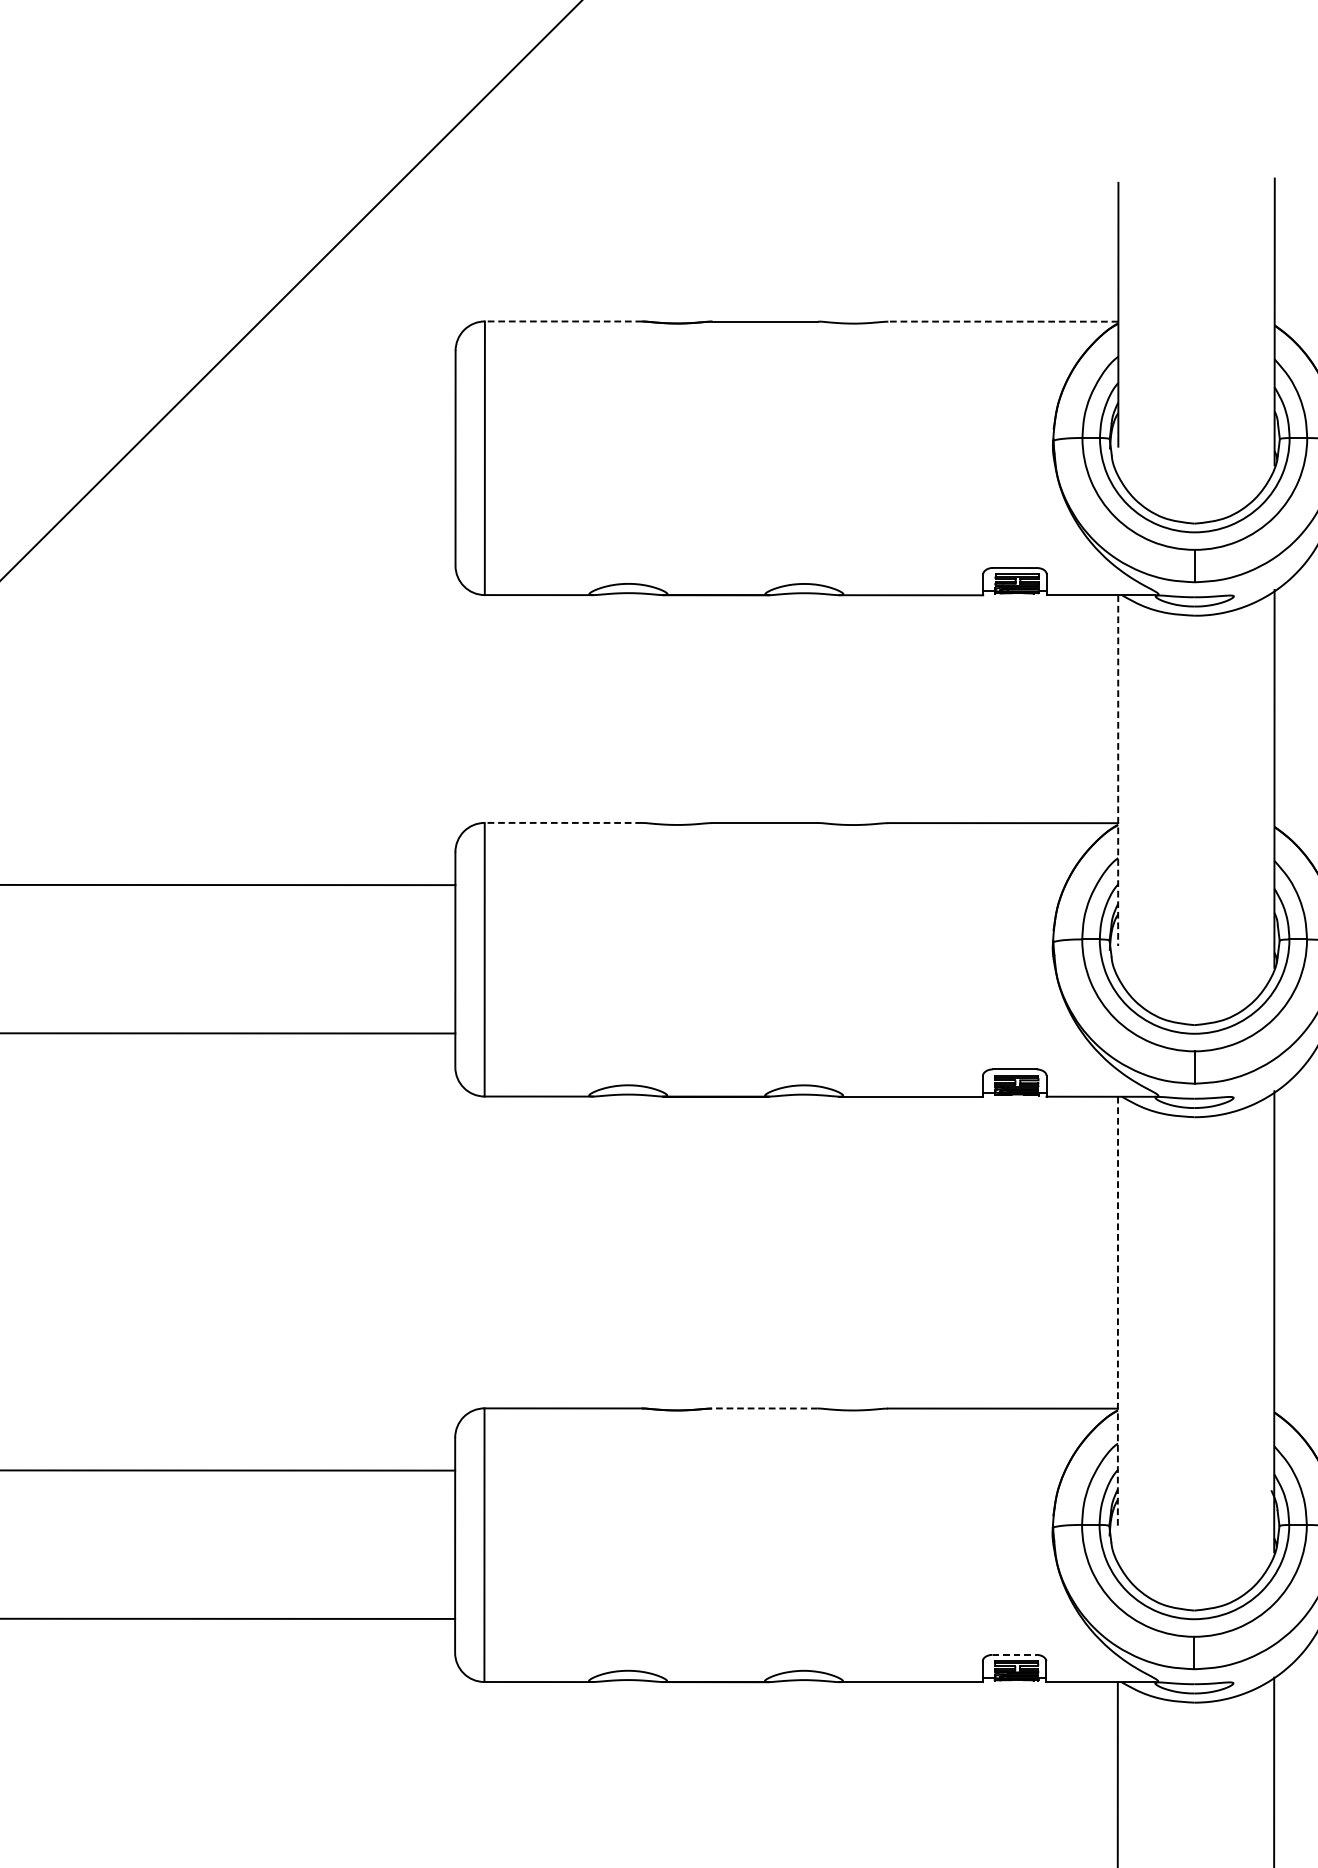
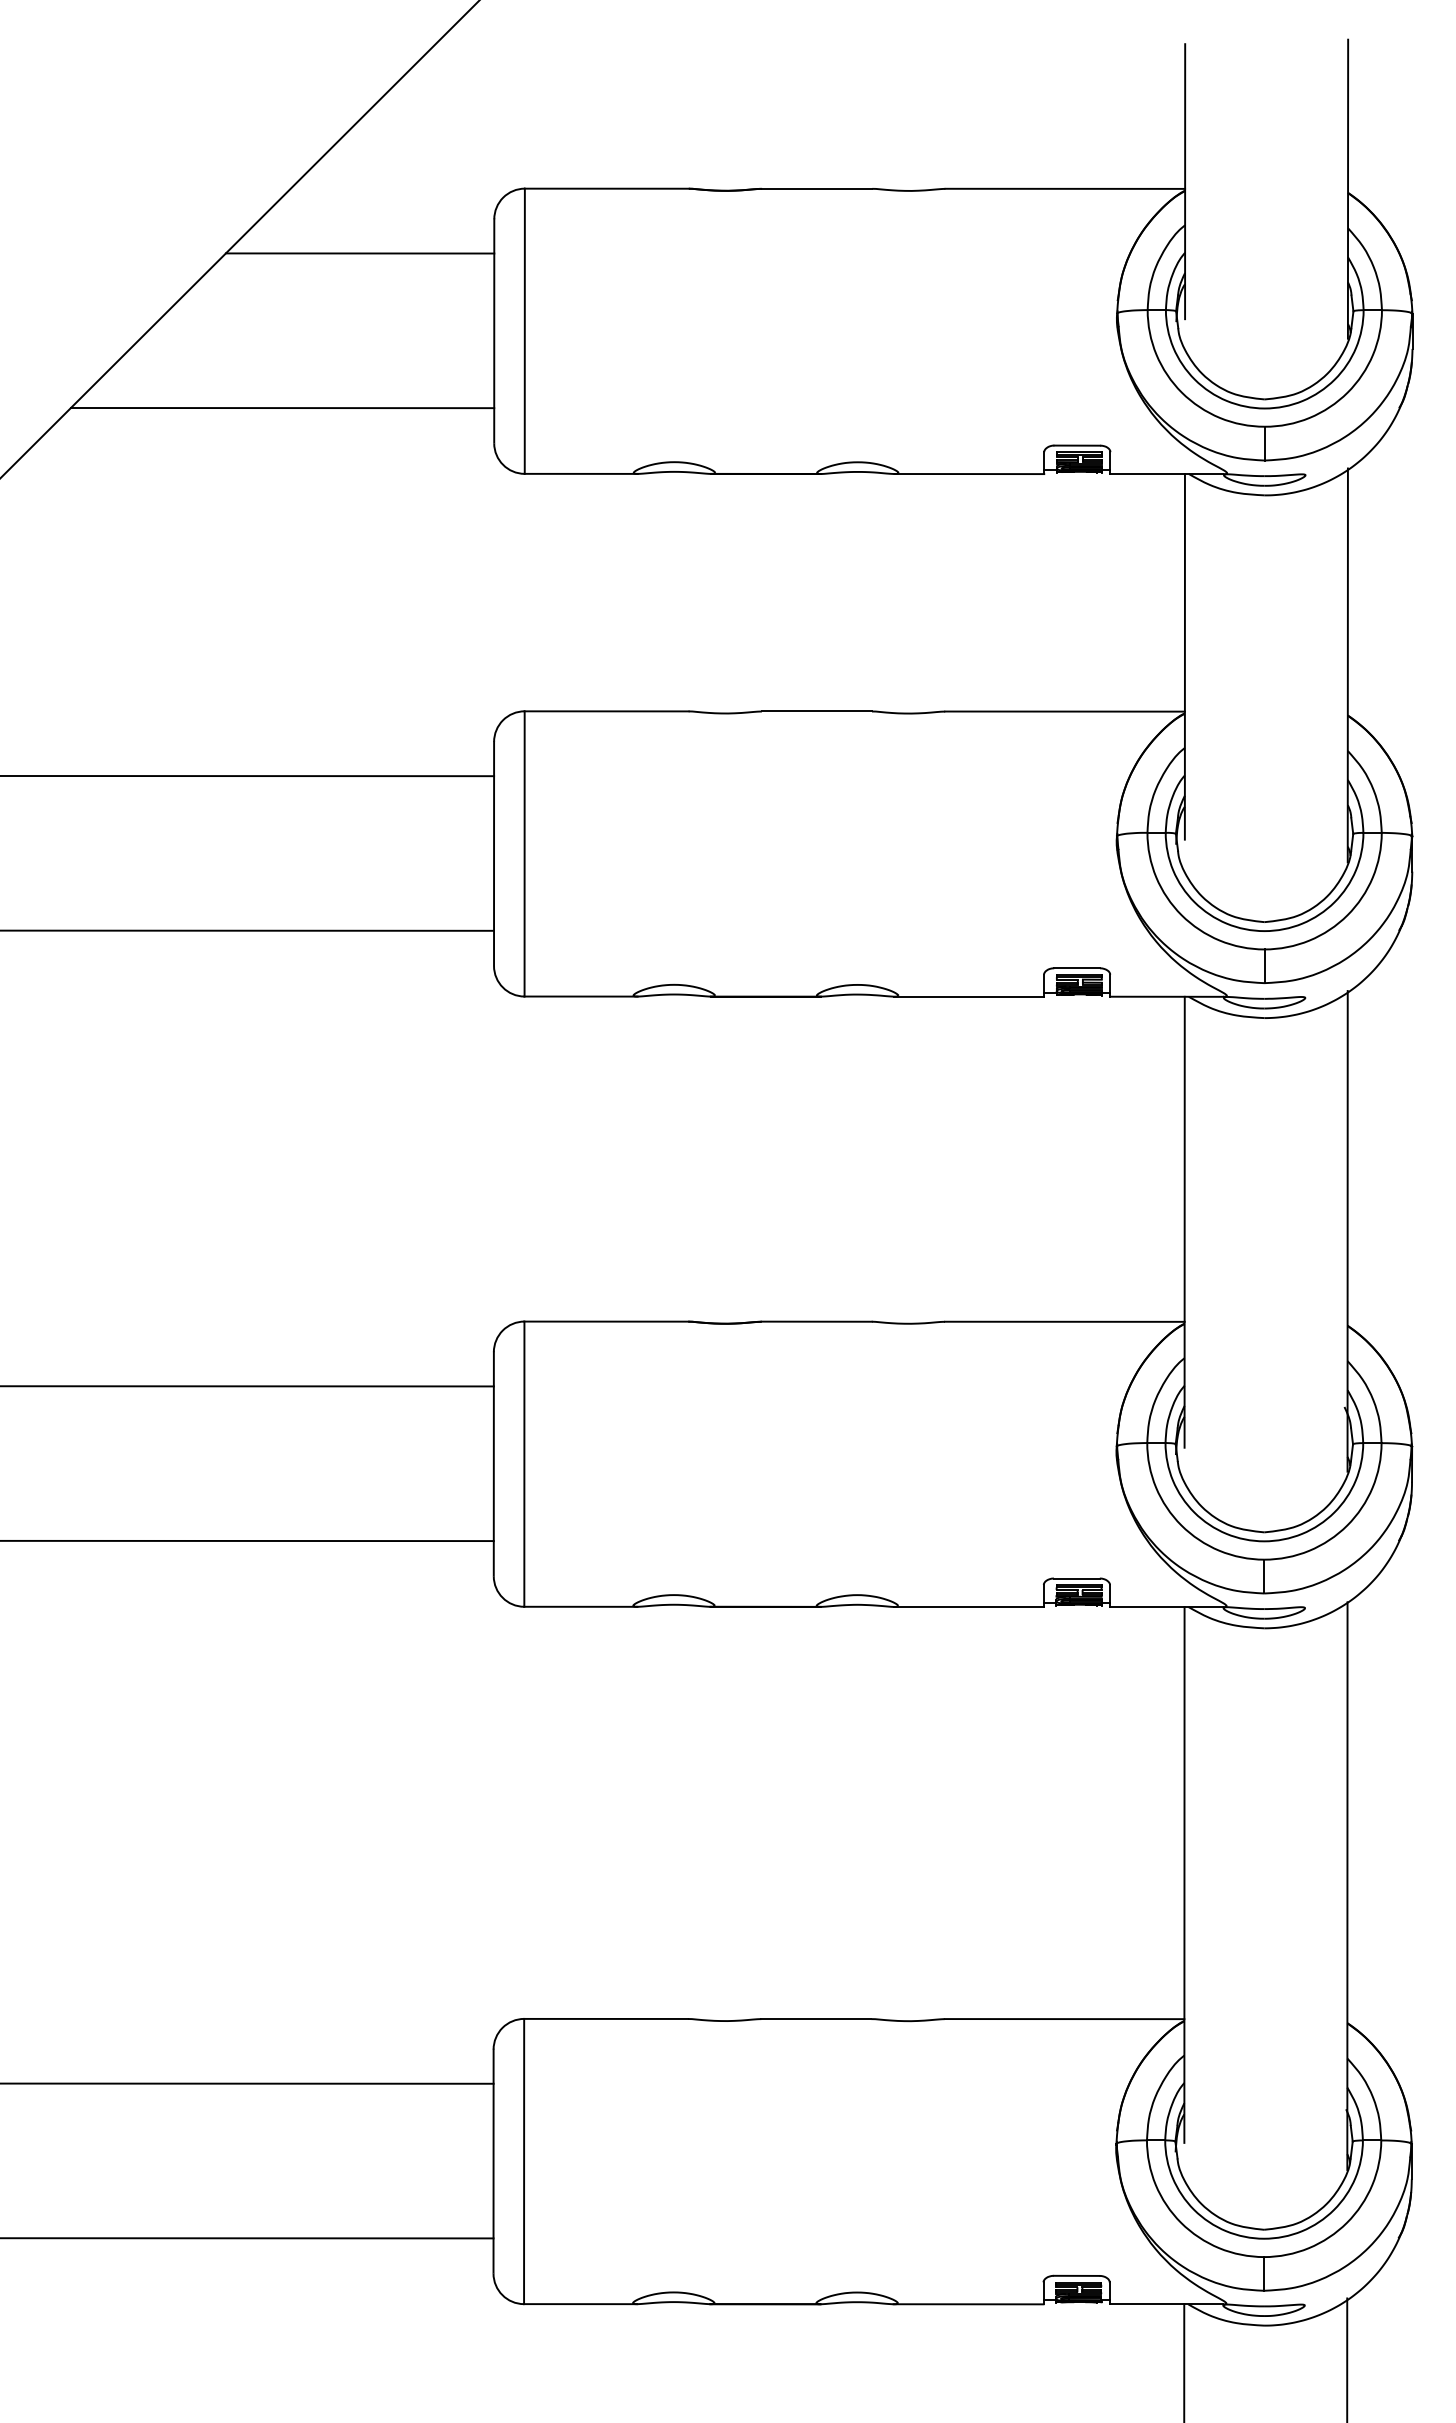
line: (563, 321) -> (606, 188), dashed -> solid
line: (1003, 321) -> (1065, 188), dashed -> solid
line: (326, 383) -> (359, 253), added
line: (252, 532) -> (282, 408), added
line: (1117, 770) -> (1184, 656), dashed -> solid
line: (563, 823) -> (606, 711), dashed -> solid
line: (1117, 1313) -> (1184, 1222), dashed -> solid
line: (764, 1408) -> (816, 1321), dashed -> solid
line: (1014, 1654) -> (1076, 1578), dashed -> solid

